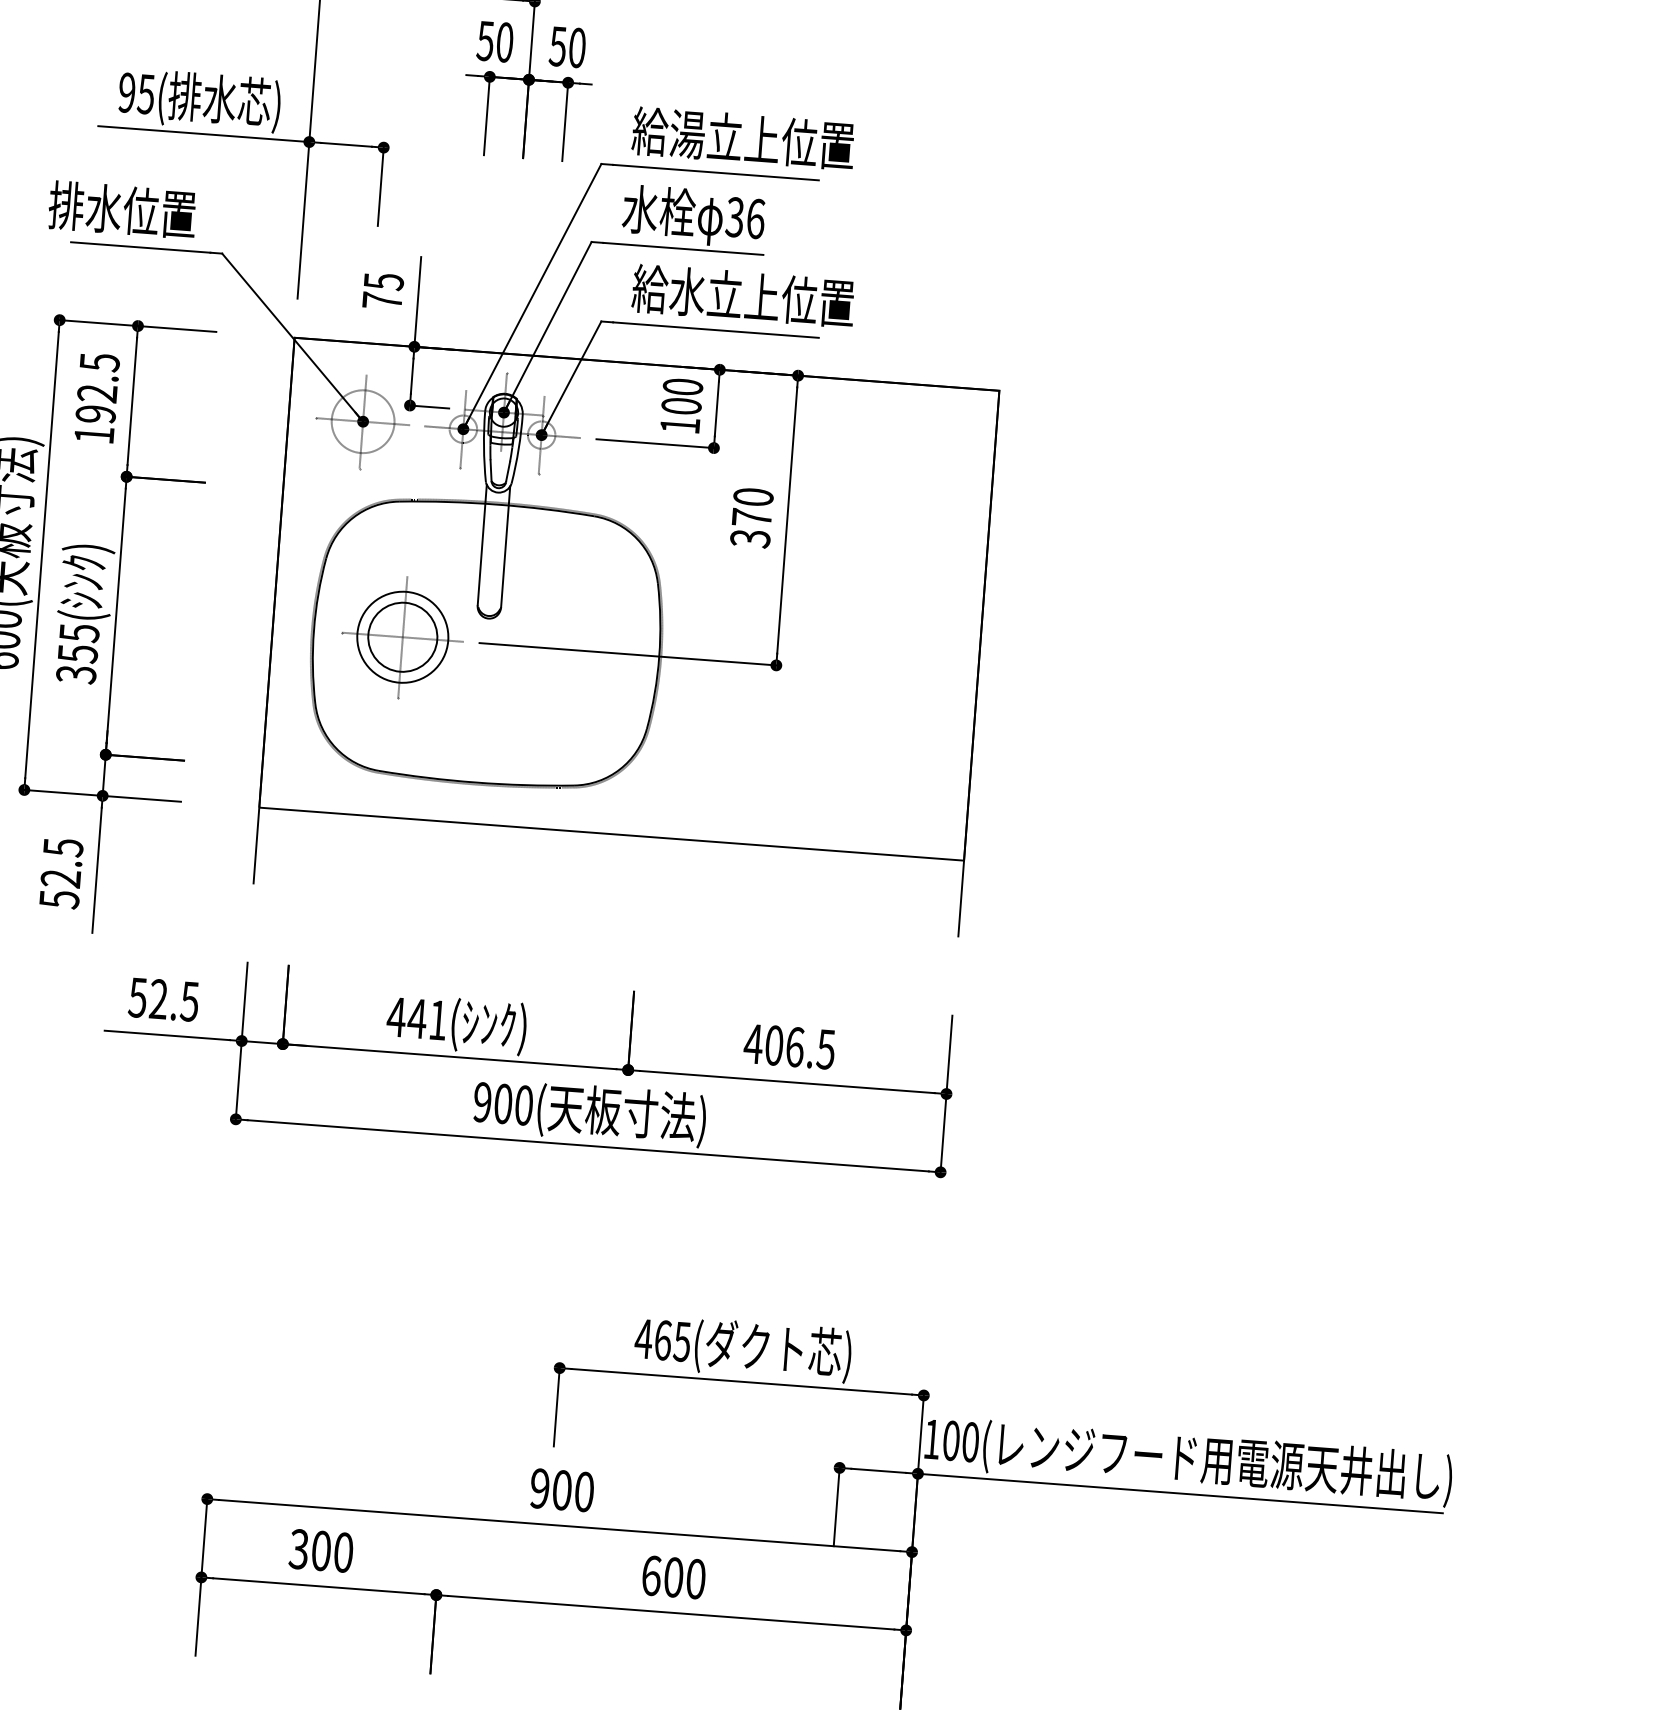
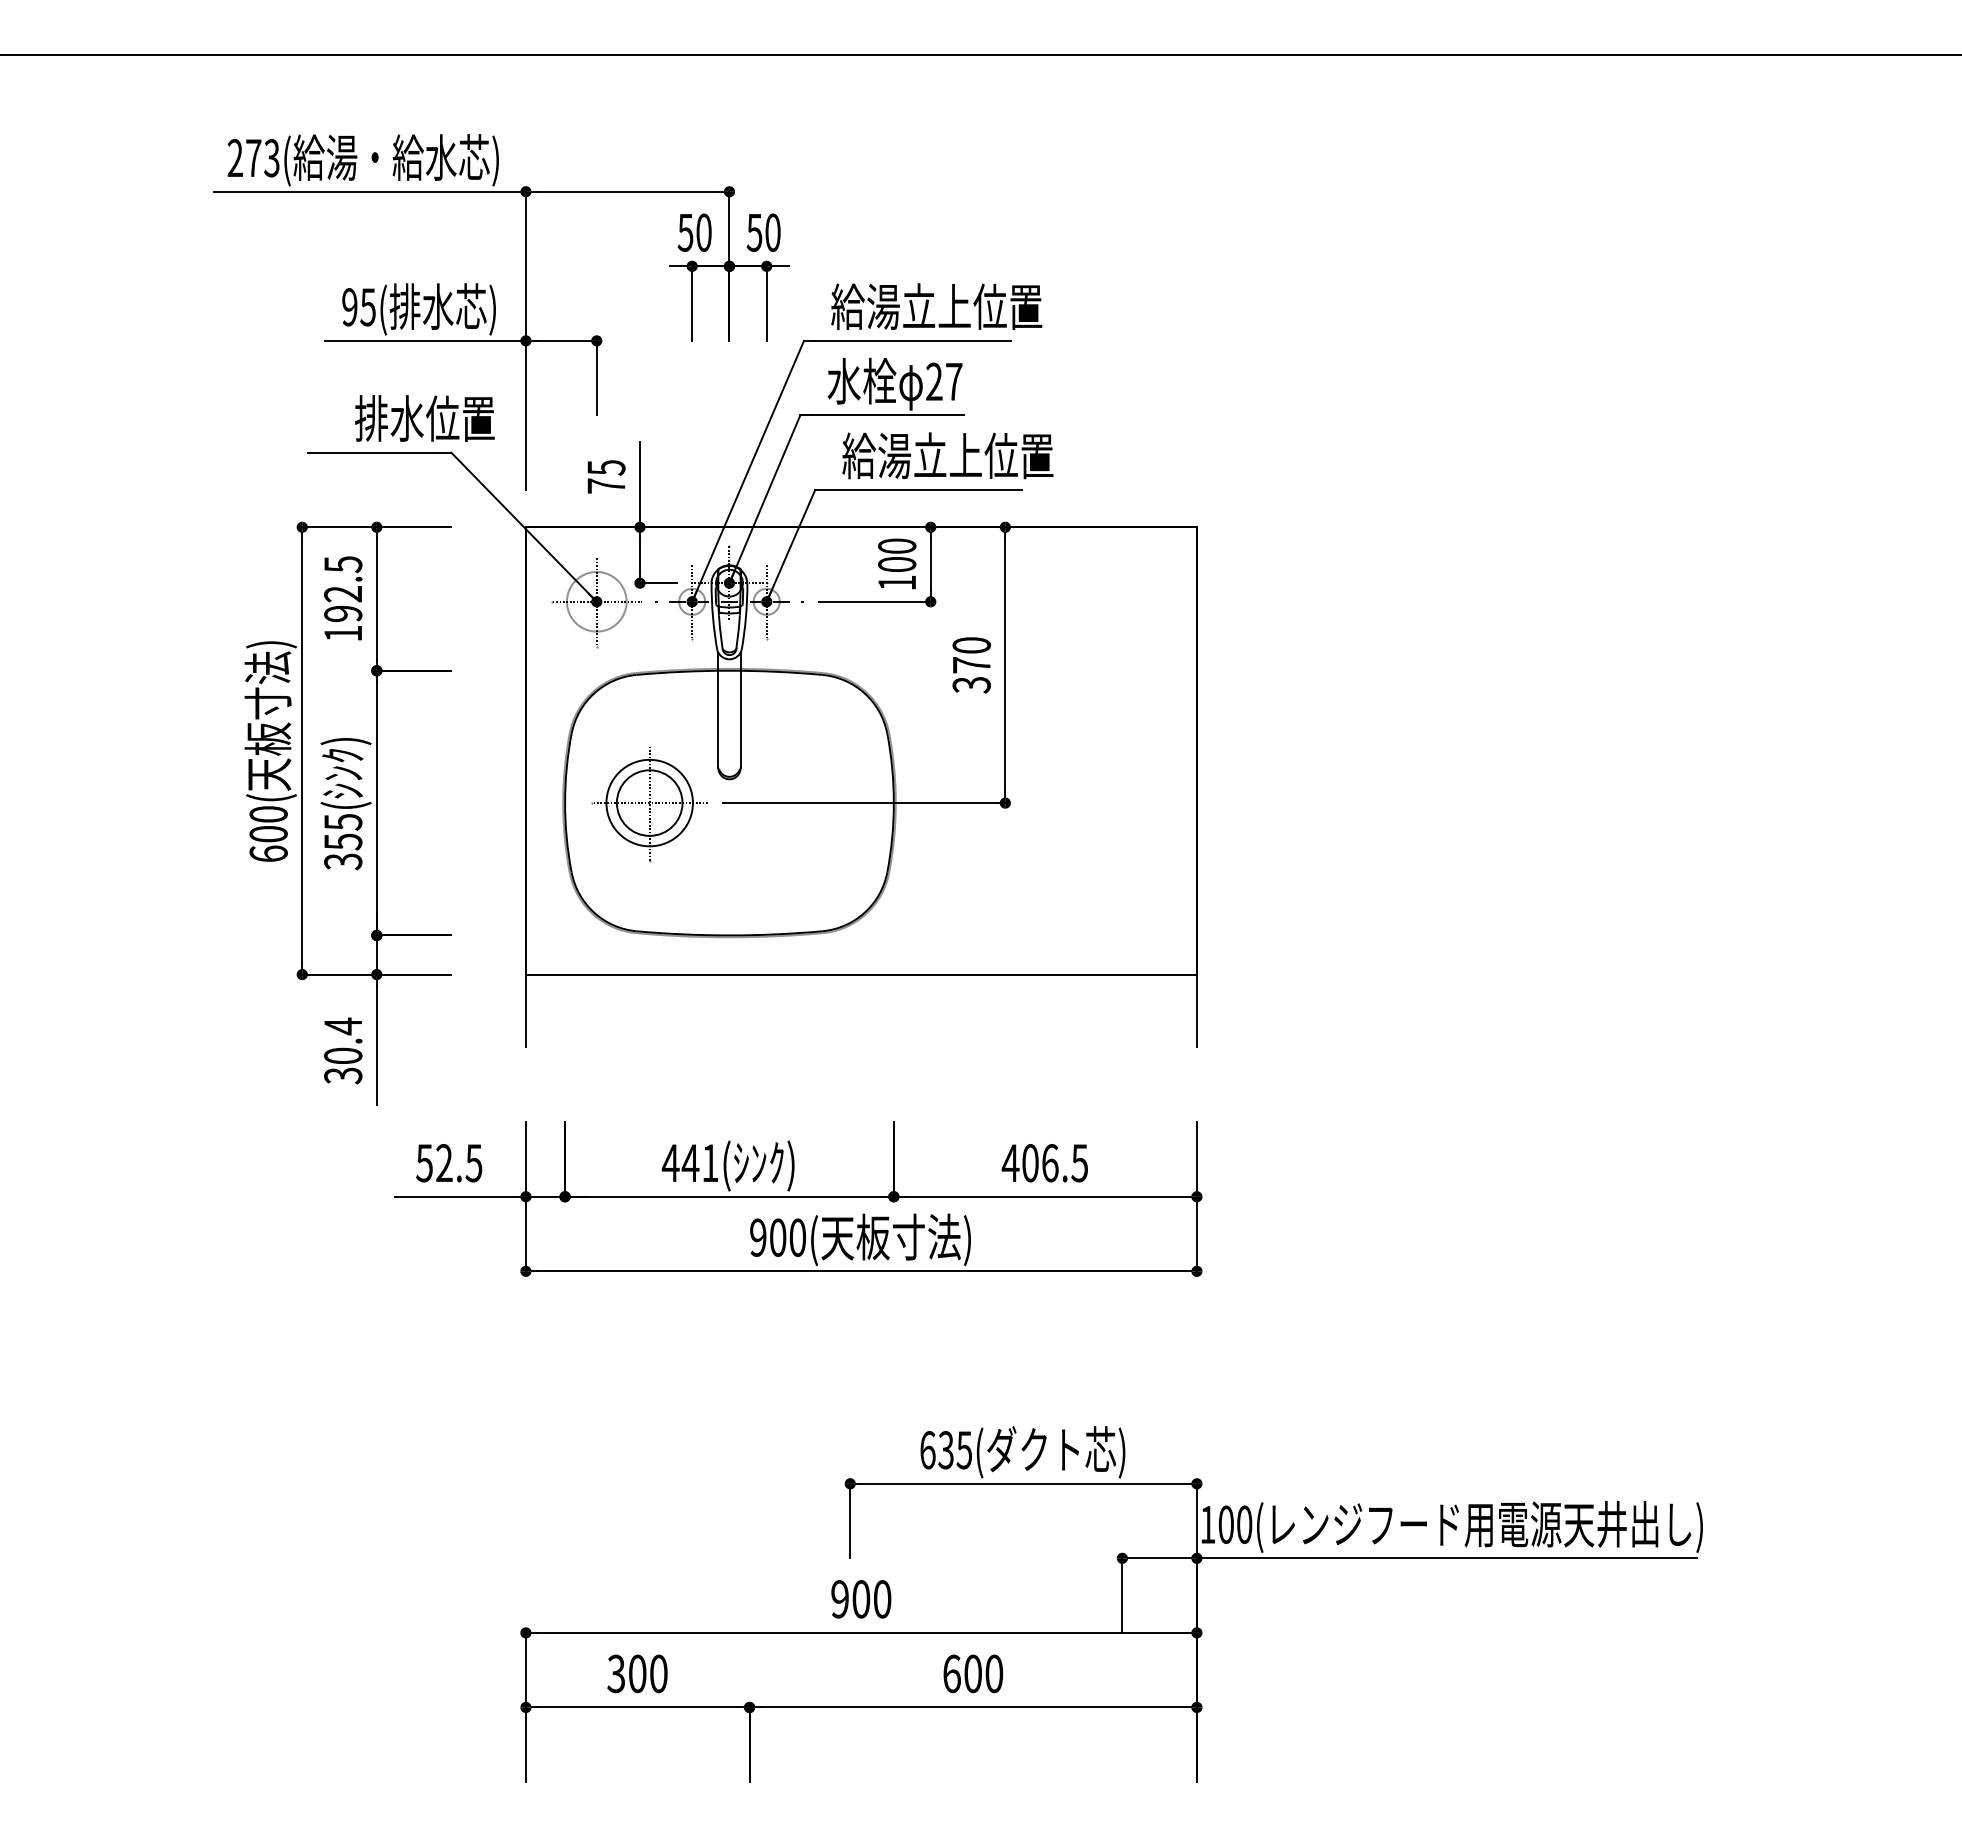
text: (122, 209) -> (424, 418), moved
text: (745, 217) -> (944, 381), 36 -> 27
text: (687, 291) -> (894, 455), 給水立上位置 -> 給湯立上位置
text: (61, 872) -> (343, 1050), 52.5 -> 30.4
text: (652, 1339) -> (936, 1450), 465( -> 635(

